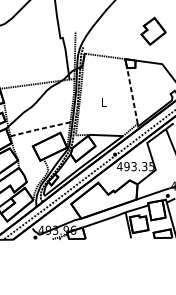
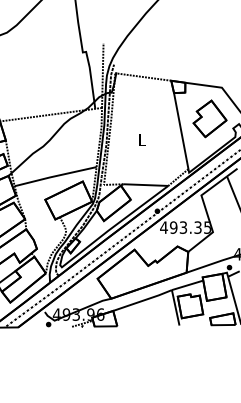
part: (153, 31) -> (209, 118), moved
line: (132, 95) -> (181, 130), dashed -> solid
line: (39, 129) -> (54, 176), dashed -> solid

